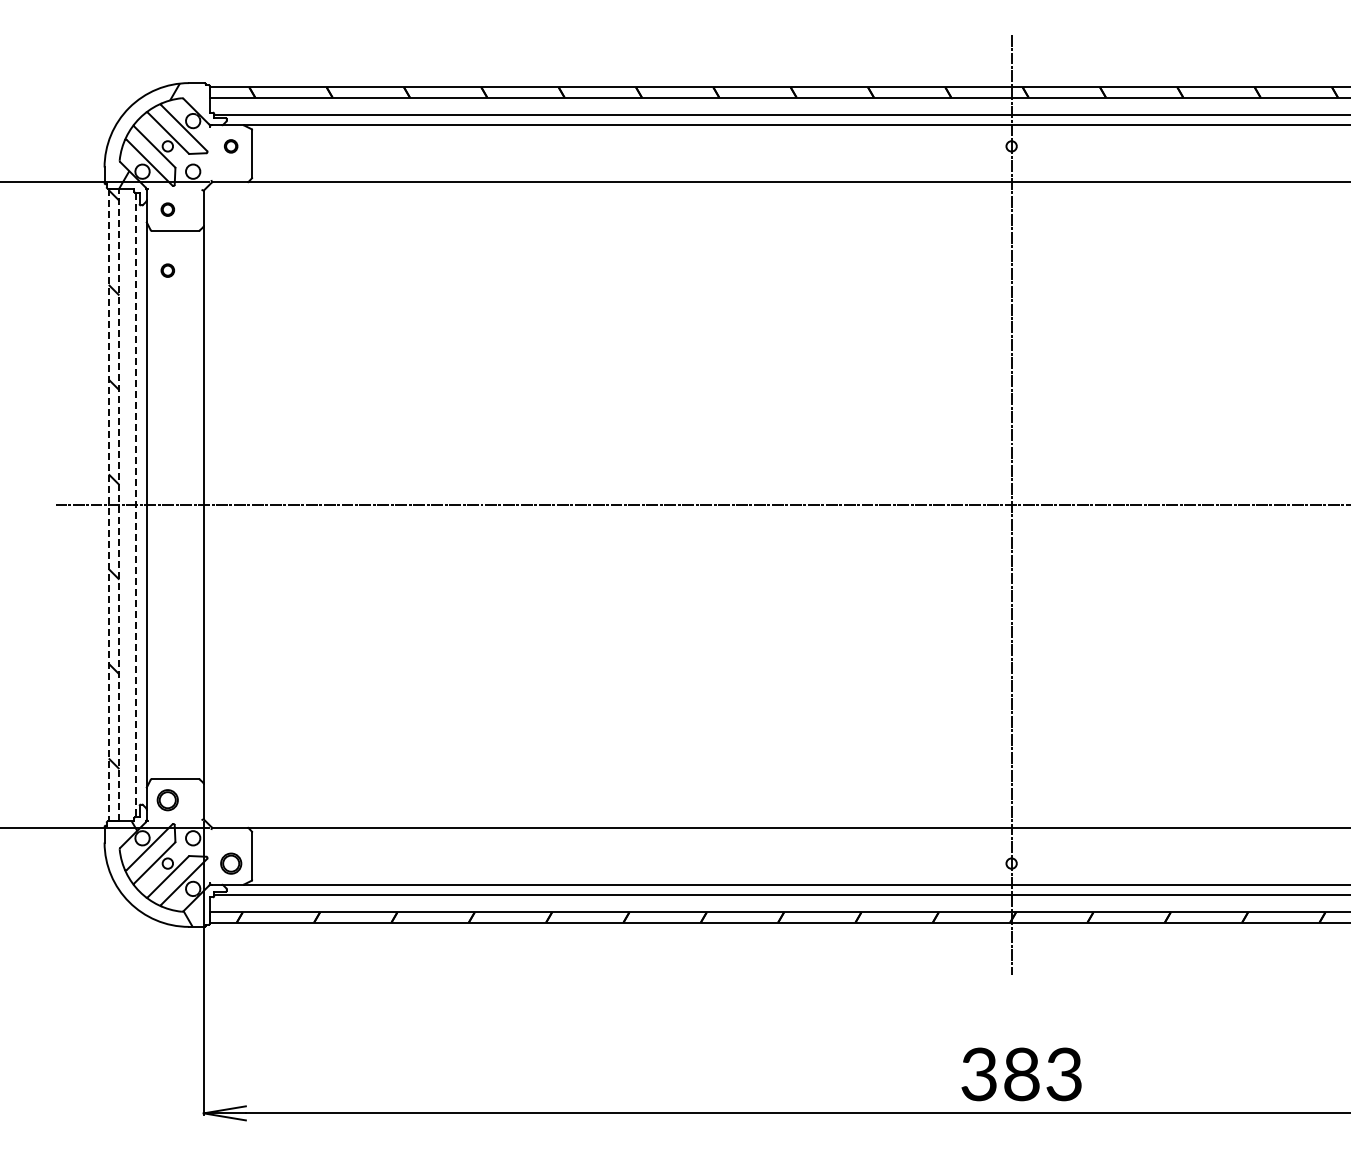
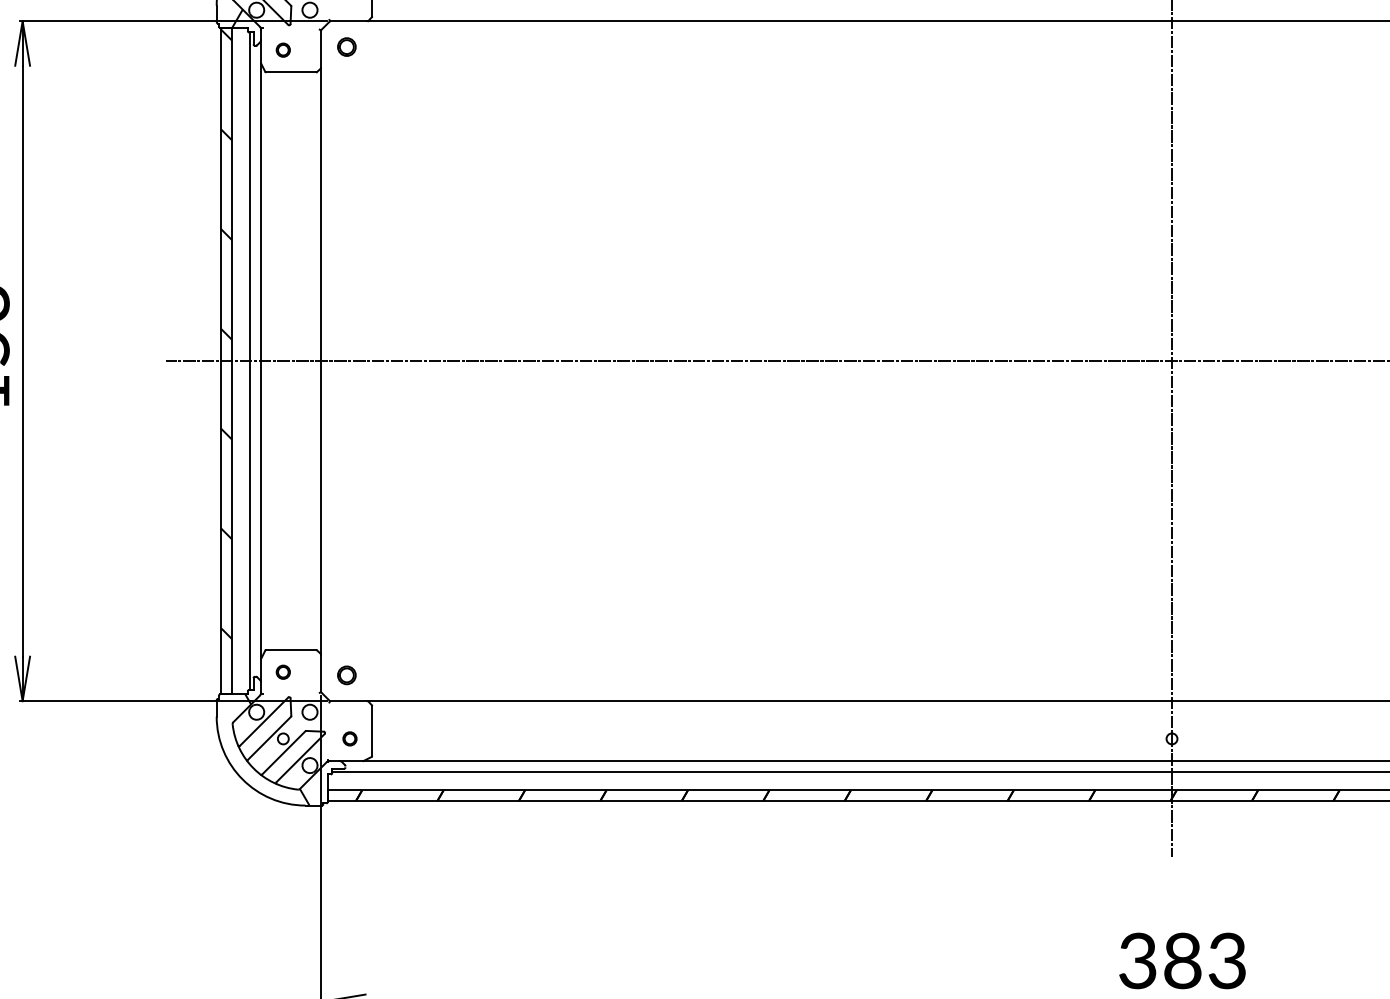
part: (227, 206) -> (346, 46), added
part: (167, 270) -> (282, 114), removed
line: (119, 504) -> (232, 360), dashed -> solid
line: (108, 505) -> (220, 361), dashed -> solid
line: (136, 505) -> (250, 361), dashed -> solid
part: (167, 800) -> (282, 672), size x0.62
part: (227, 803) -> (346, 675), added
part: (230, 863) -> (349, 738), size x0.62

